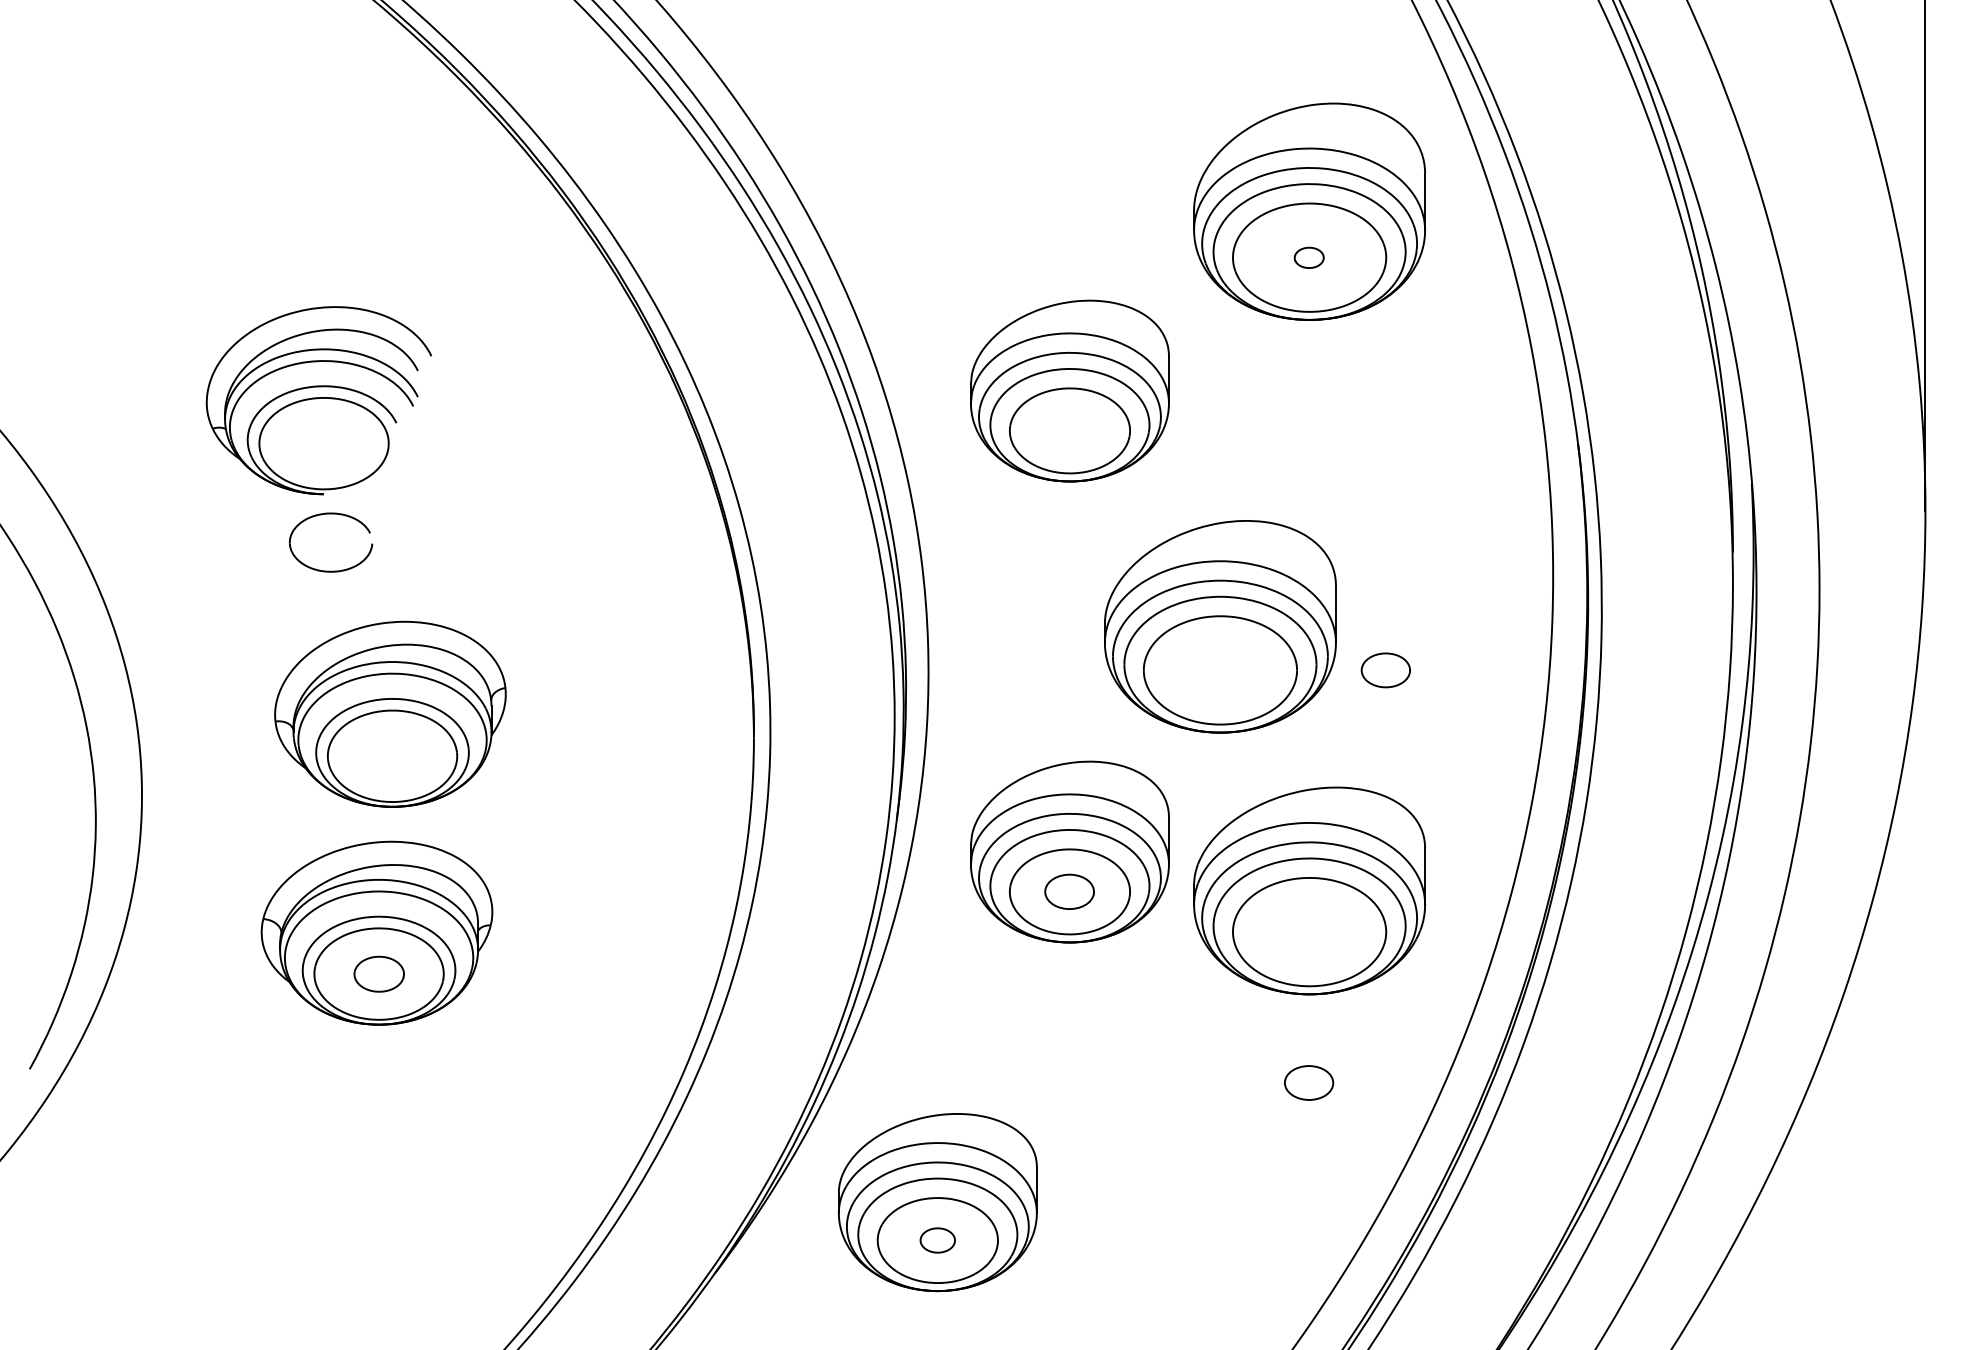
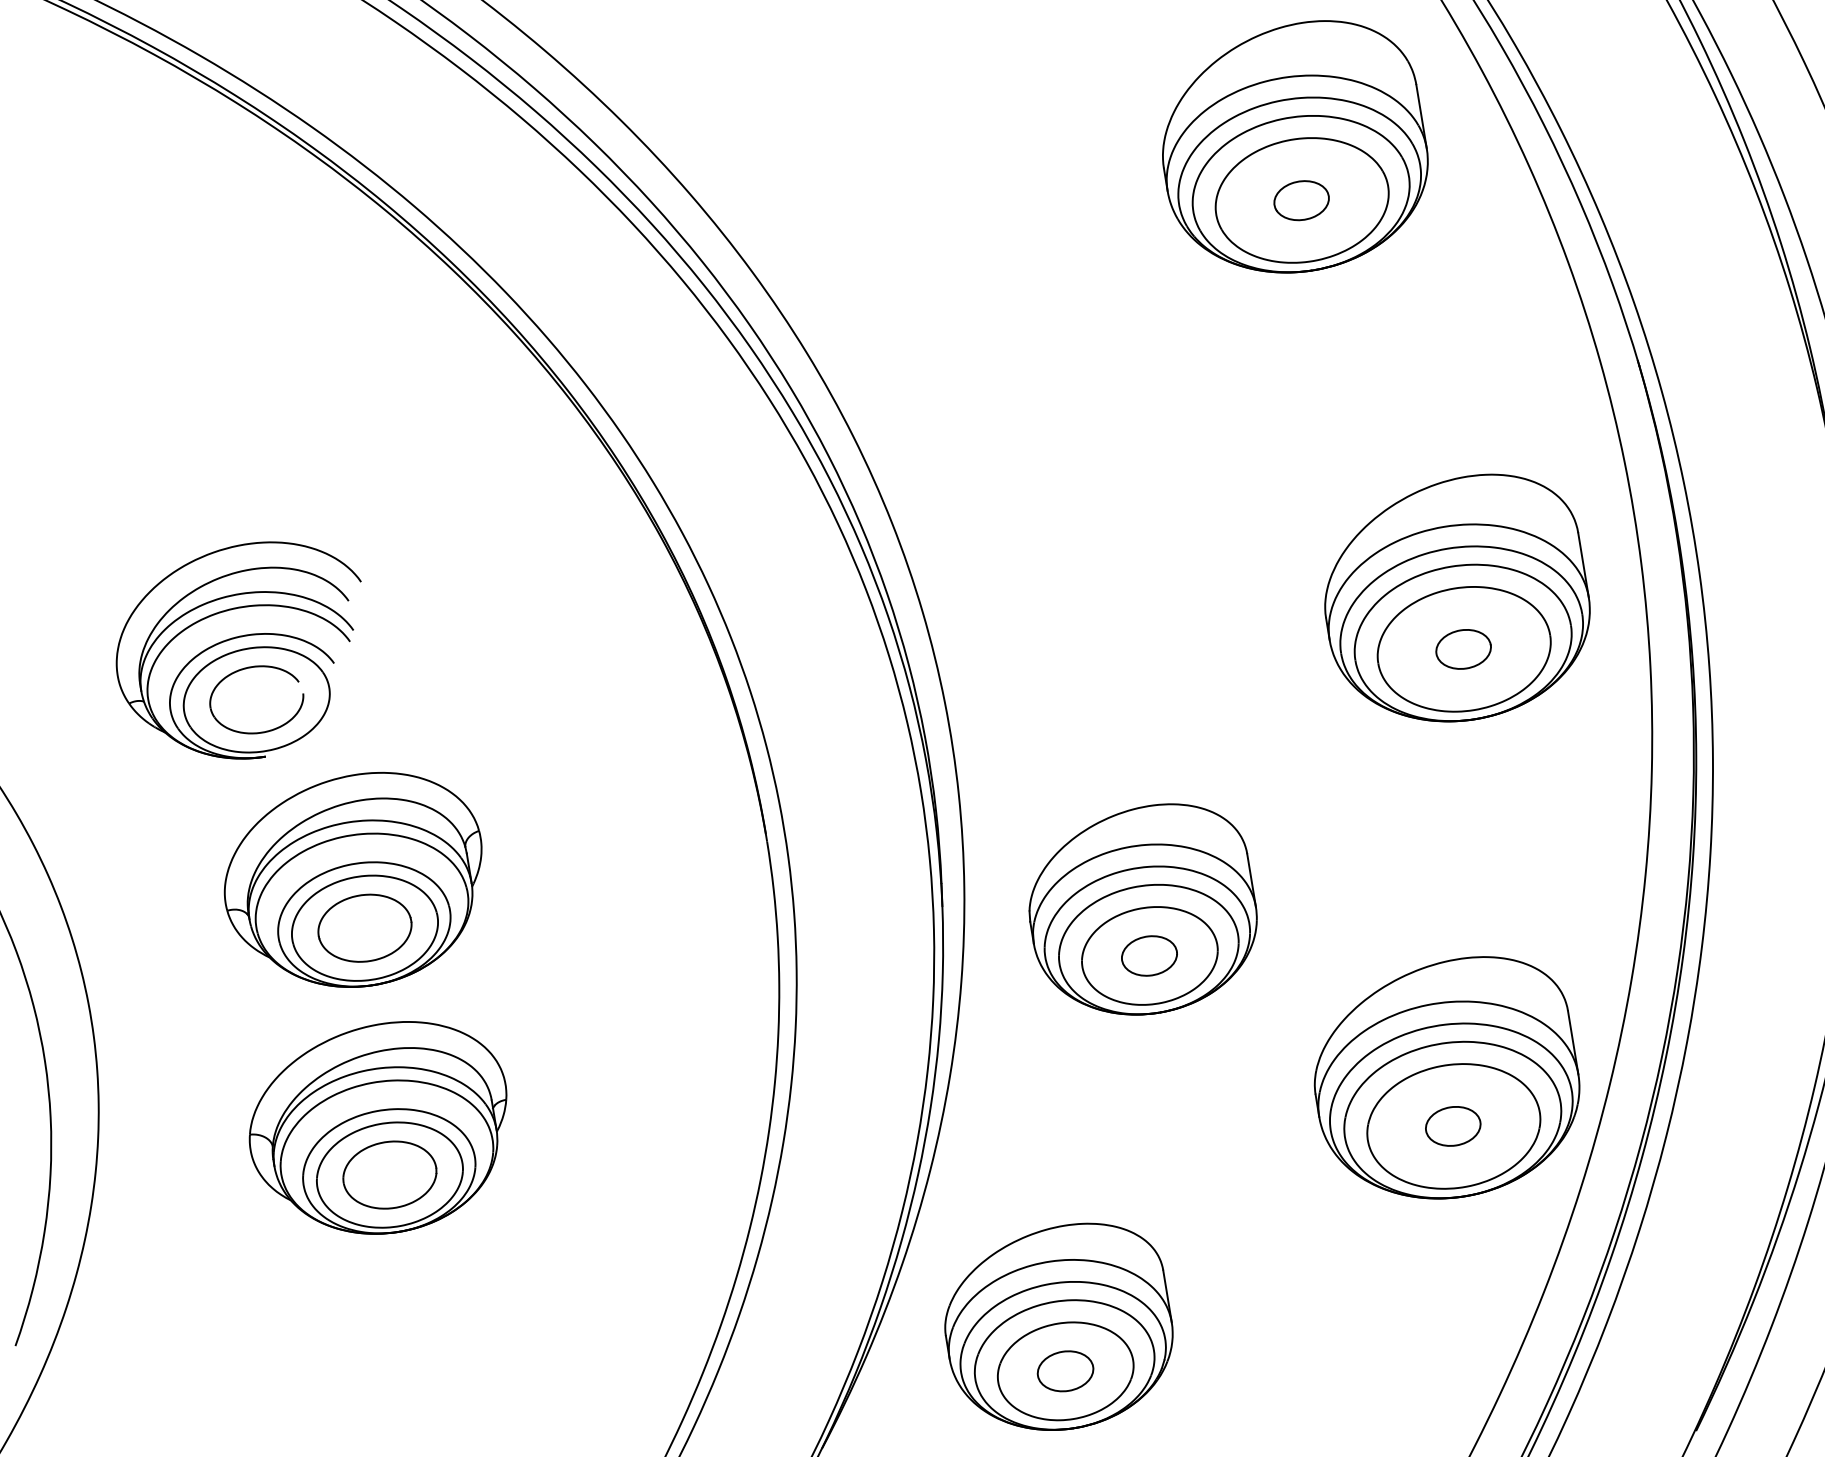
part: (1309, 257) -> (1302, 200), size x1.67
part: (1069, 390) -> (1057, 393), removed
part: (318, 400) -> (242, 652), moved
part: (1220, 626) -> (1456, 600), moved
part: (392, 756) -> (364, 928), added
part: (1309, 890) -> (1446, 1079), moved
part: (379, 974) -> (390, 1175), size x1.67
part: (937, 1240) -> (1065, 1371), size x1.43

